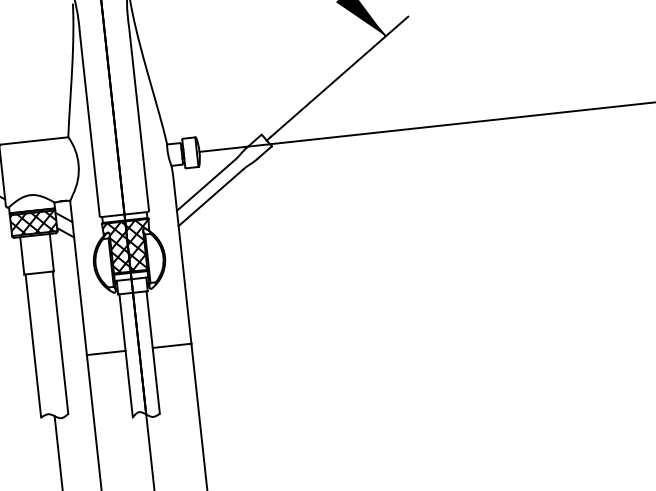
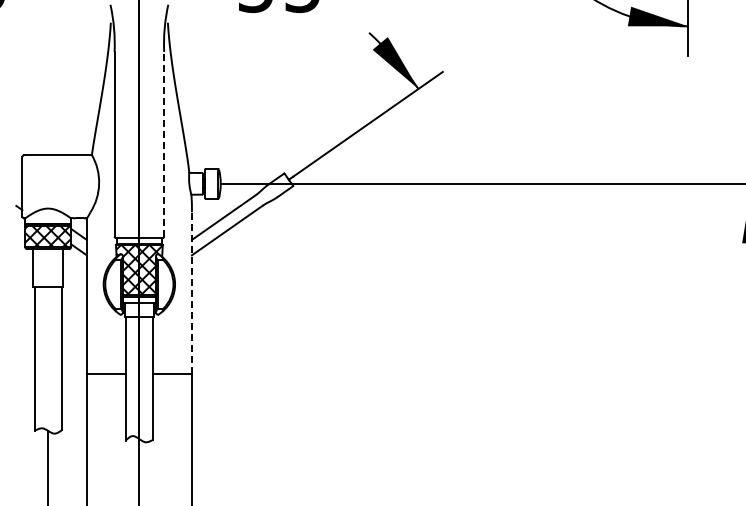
line: (139, 117) -> (164, 143), solid -> dashed
line: (182, 263) -> (191, 292), solid -> dashed

